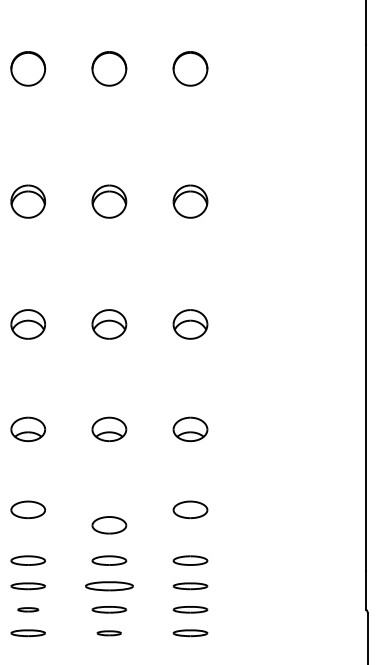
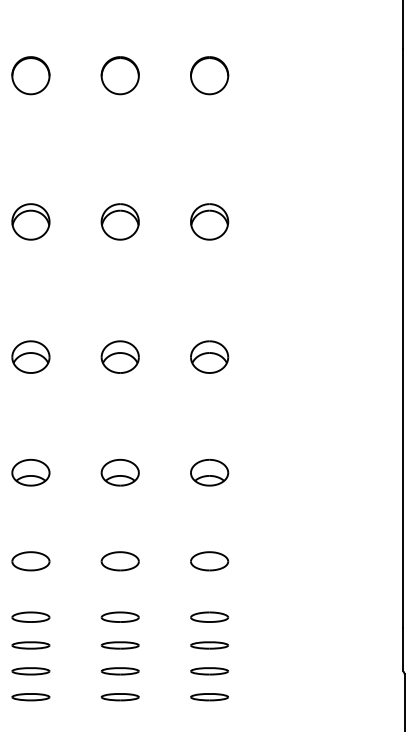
part: (108, 525) -> (119, 561), moved
part: (108, 586) -> (119, 645), size x0.71
part: (27, 609) -> (30, 671), size x1.67
part: (108, 633) -> (119, 697), size x1.43

